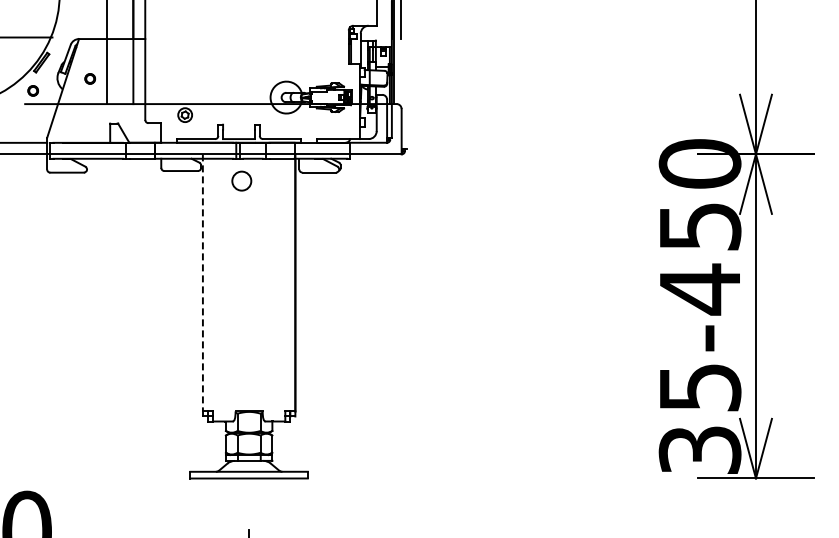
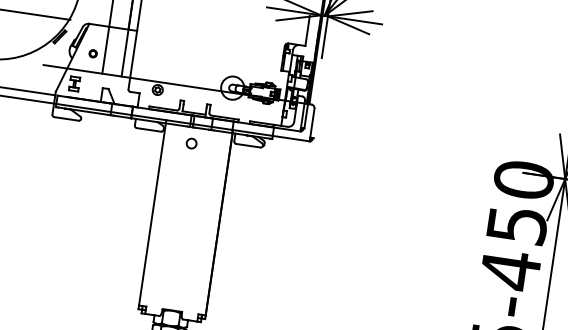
part: (32, 90) -> (50, 56), removed
part: (70, 123) -> (74, 83), added
circle: (241, 180) -> (191, 143), size x0.71
line: (202, 282) -> (152, 212), dashed -> solid

